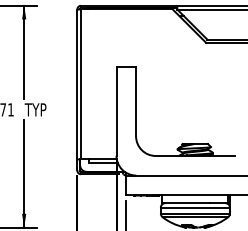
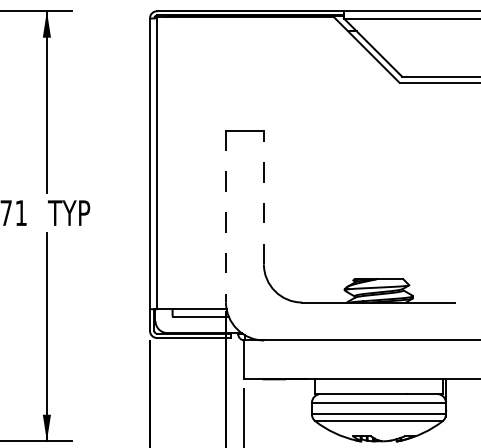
line: (136, 101) -> (264, 196), solid -> dashed
line: (116, 112) -> (225, 218), solid -> dashed

